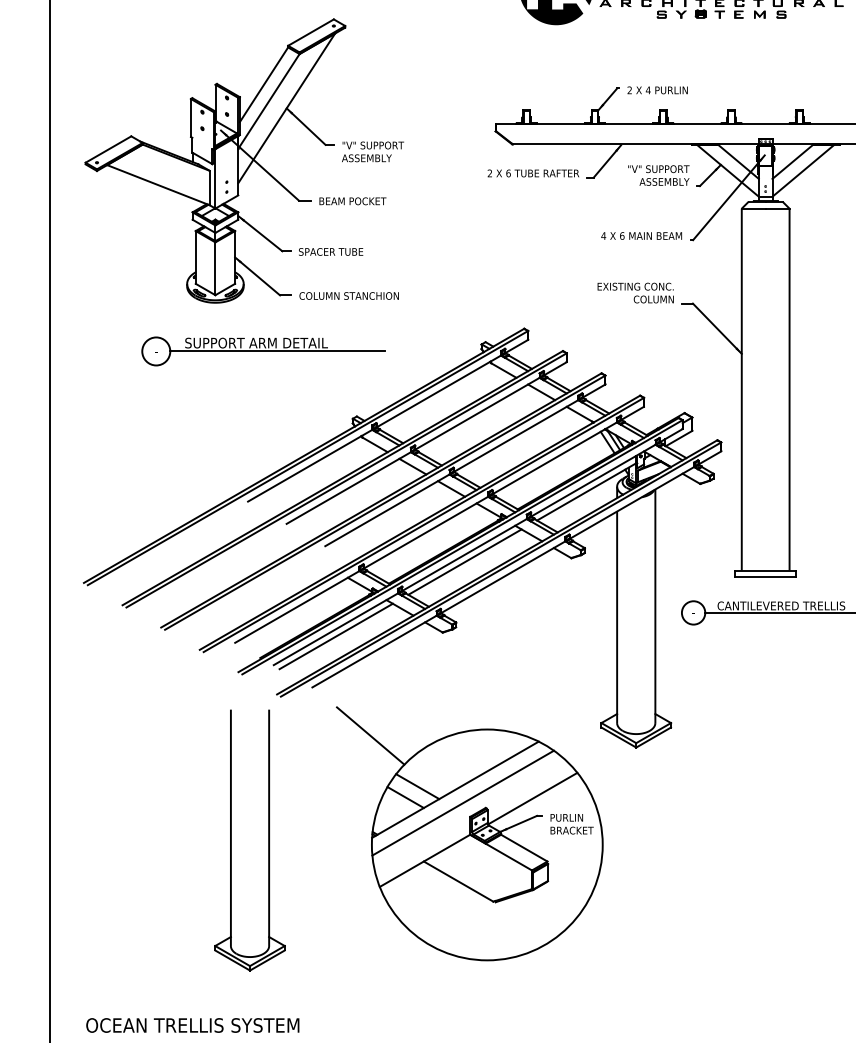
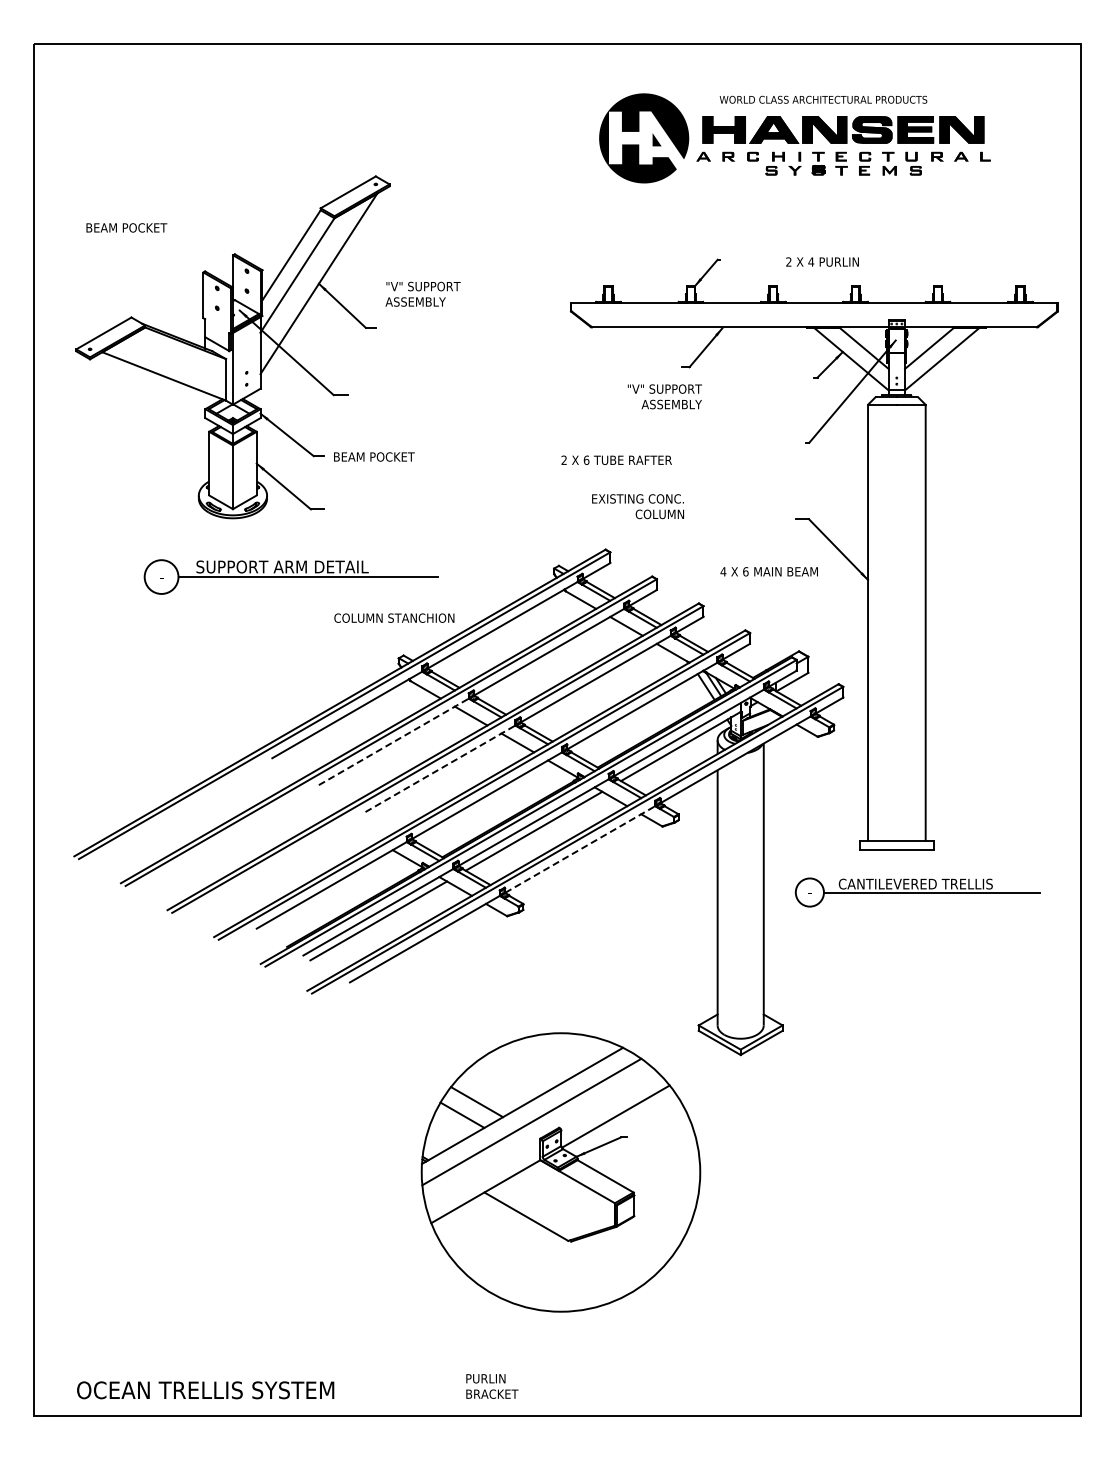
text: (657, 89) -> (822, 261), moved
text: (372, 151) -> (422, 293), moved
text: (533, 172) -> (616, 459), moved
text: (658, 175) -> (664, 396), moved
text: (352, 200) -> (126, 227), moved
text: (641, 235) -> (768, 571), moved
text: (331, 251) -> (373, 456), SPACER TUBE -> BEAM POCKET
text: (635, 292) -> (637, 506), moved
text: (349, 295) -> (394, 617), moved
line: (348, 487) -> (393, 741), solid -> dashed
line: (387, 510) -> (440, 768), solid -> dashed
line: (503, 577) -> (580, 849), solid -> dashed
line: (370, 735) -> (419, 1040), removed
text: (572, 824) -> (492, 1386), moved
part: (231, 840) -> (252, 1167), removed

